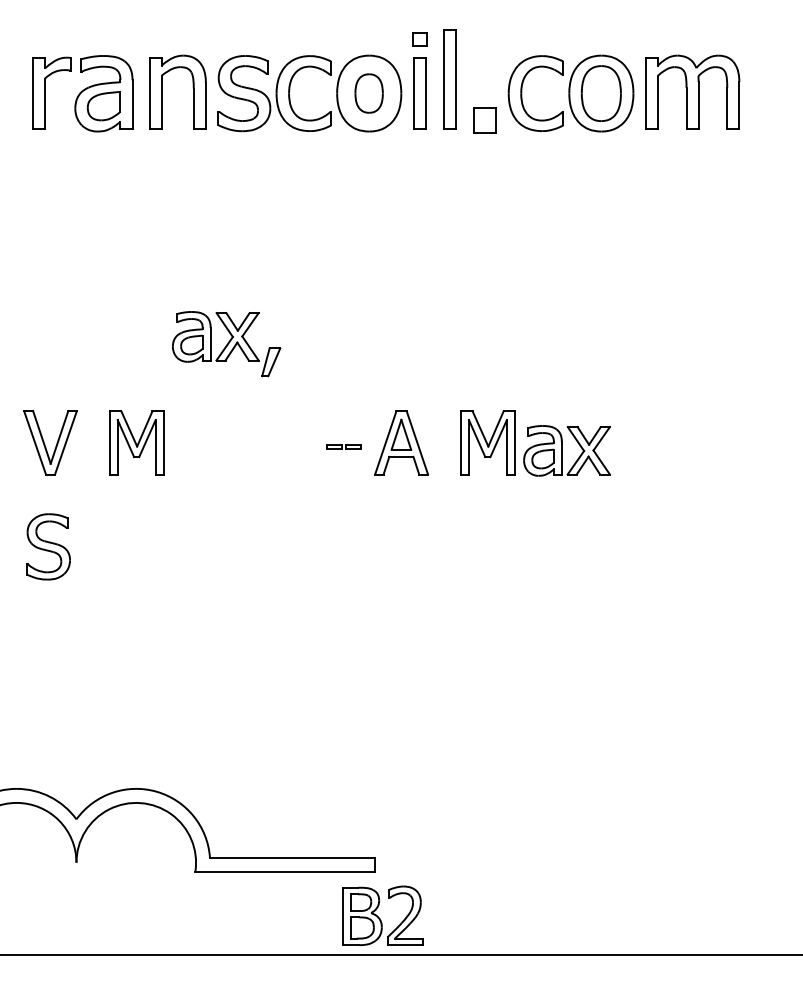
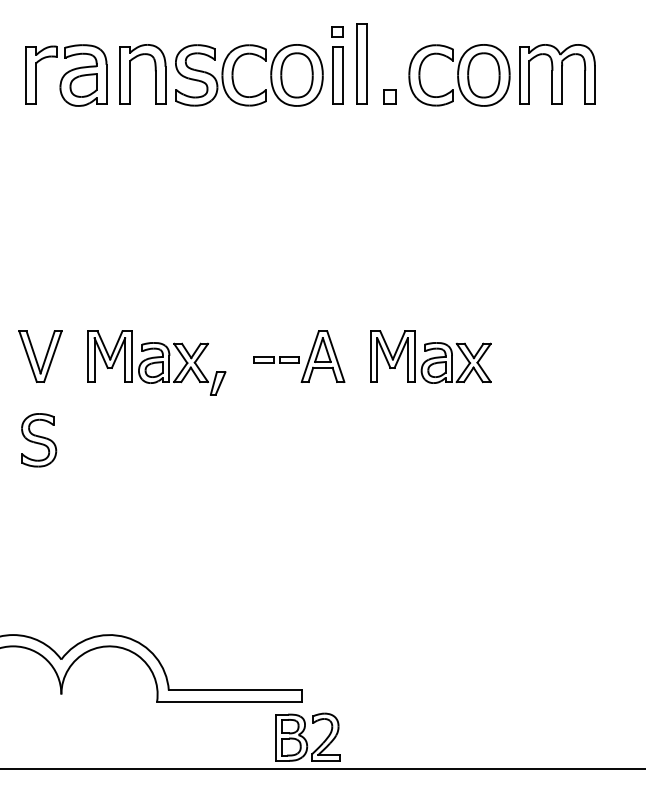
part: (368, 93) -> (296, 75), size x1.43
part: (484, 119) -> (389, 96), size x0.71
part: (226, 344) -> (182, 369), moved
part: (343, 446) -> (276, 359), size x1.67

